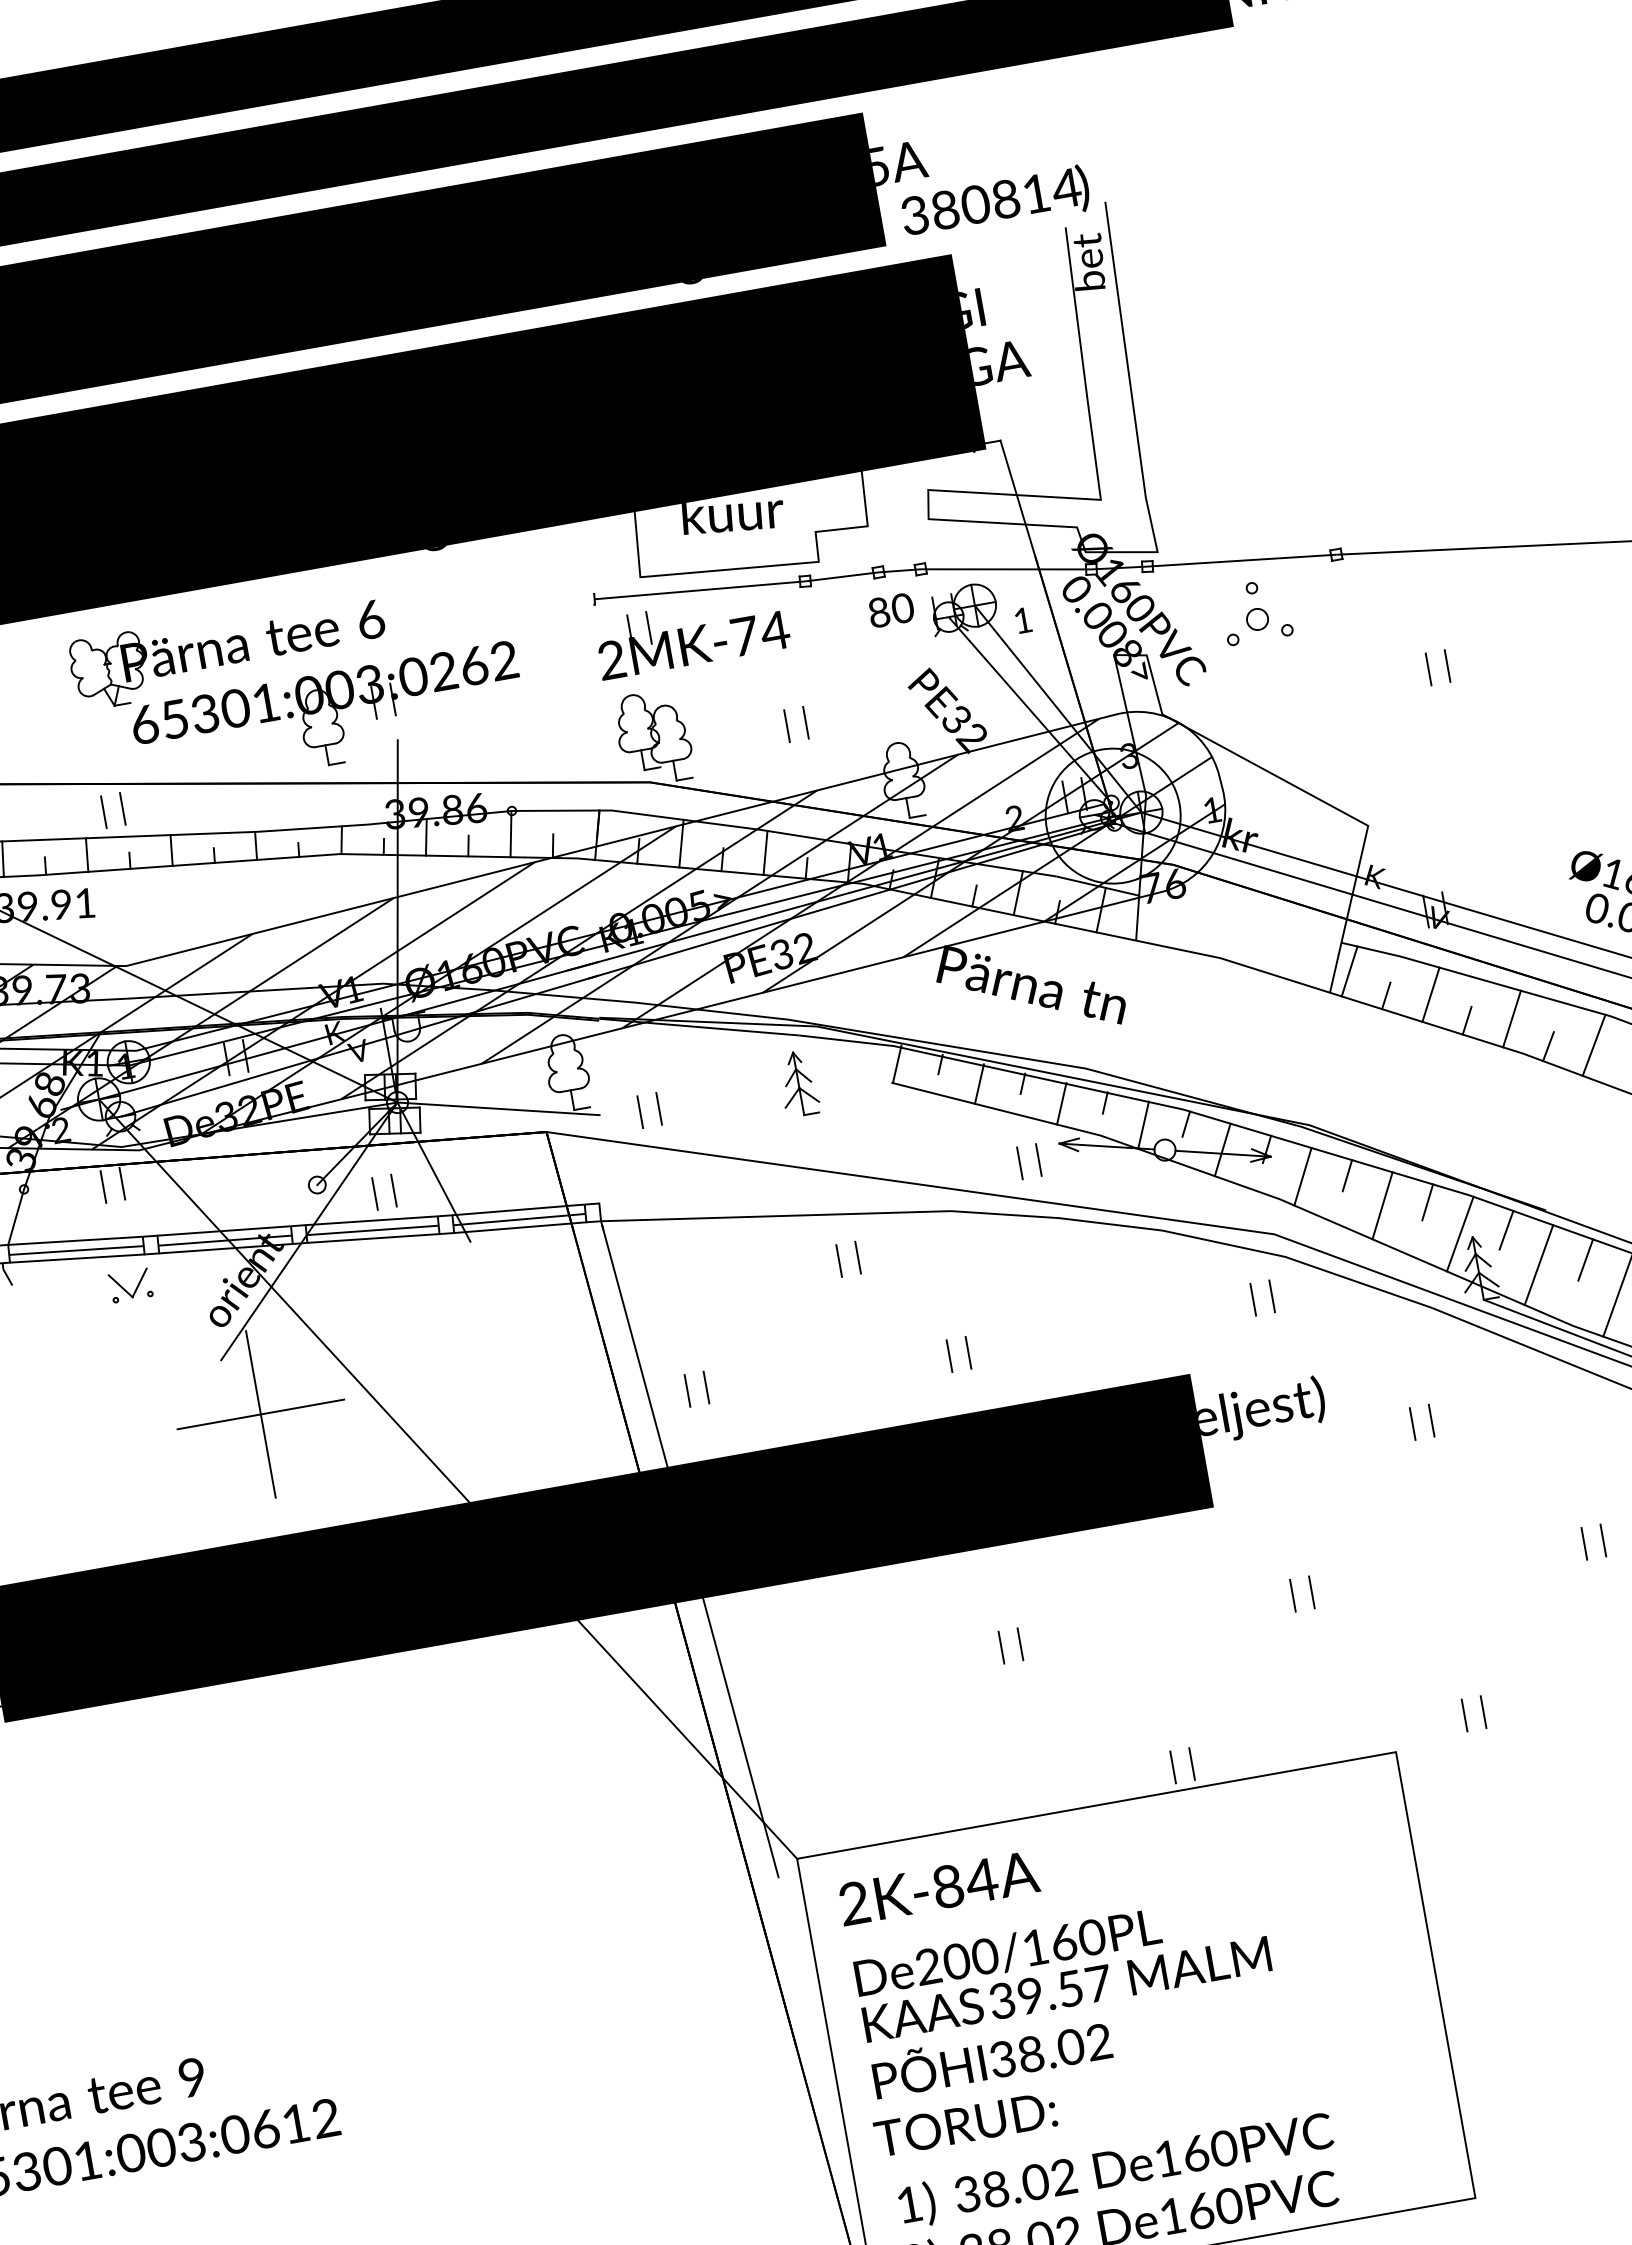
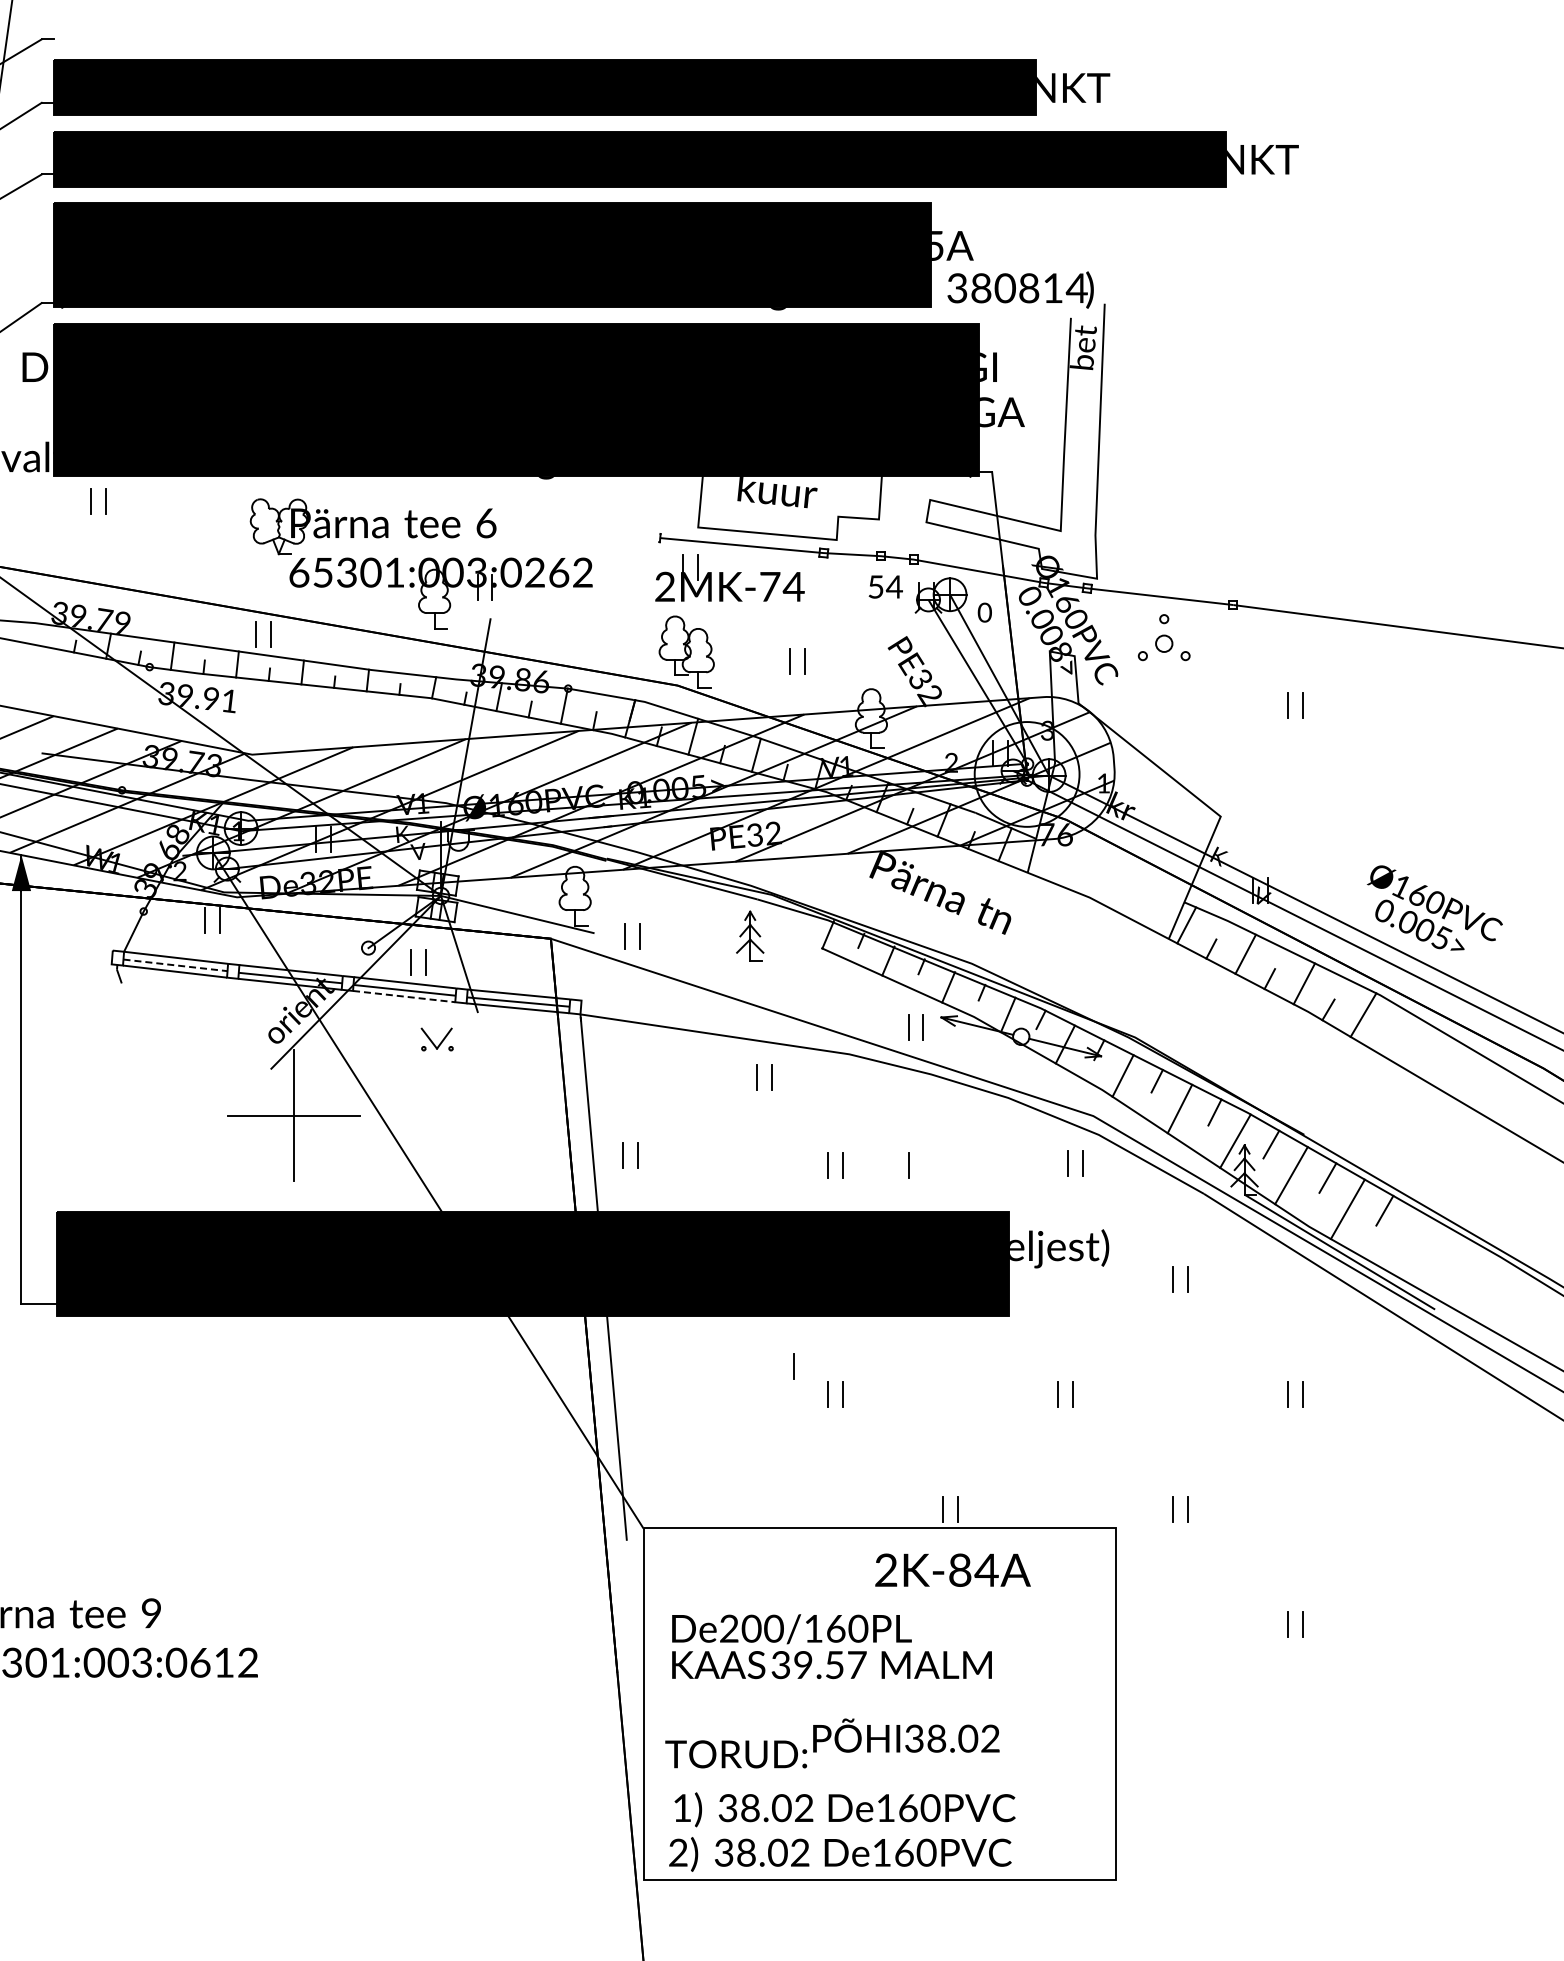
text: (891, 609) -> (885, 586), 80 -> 54
text: (1022, 620) -> (984, 612), 1 -> 0
line: (373, 1238) -> (404, 996), solid -> dashed
line: (77, 1250) -> (176, 965), solid -> dashed
part: (129, 1285) -> (436, 1039), moved
line: (1051, 1338) -> (908, 1165), added
line: (950, 1619) -> (793, 1366), added
text: (938, 1887) -> (952, 1569), moved
text: (991, 2056) -> (906, 1735), moved

